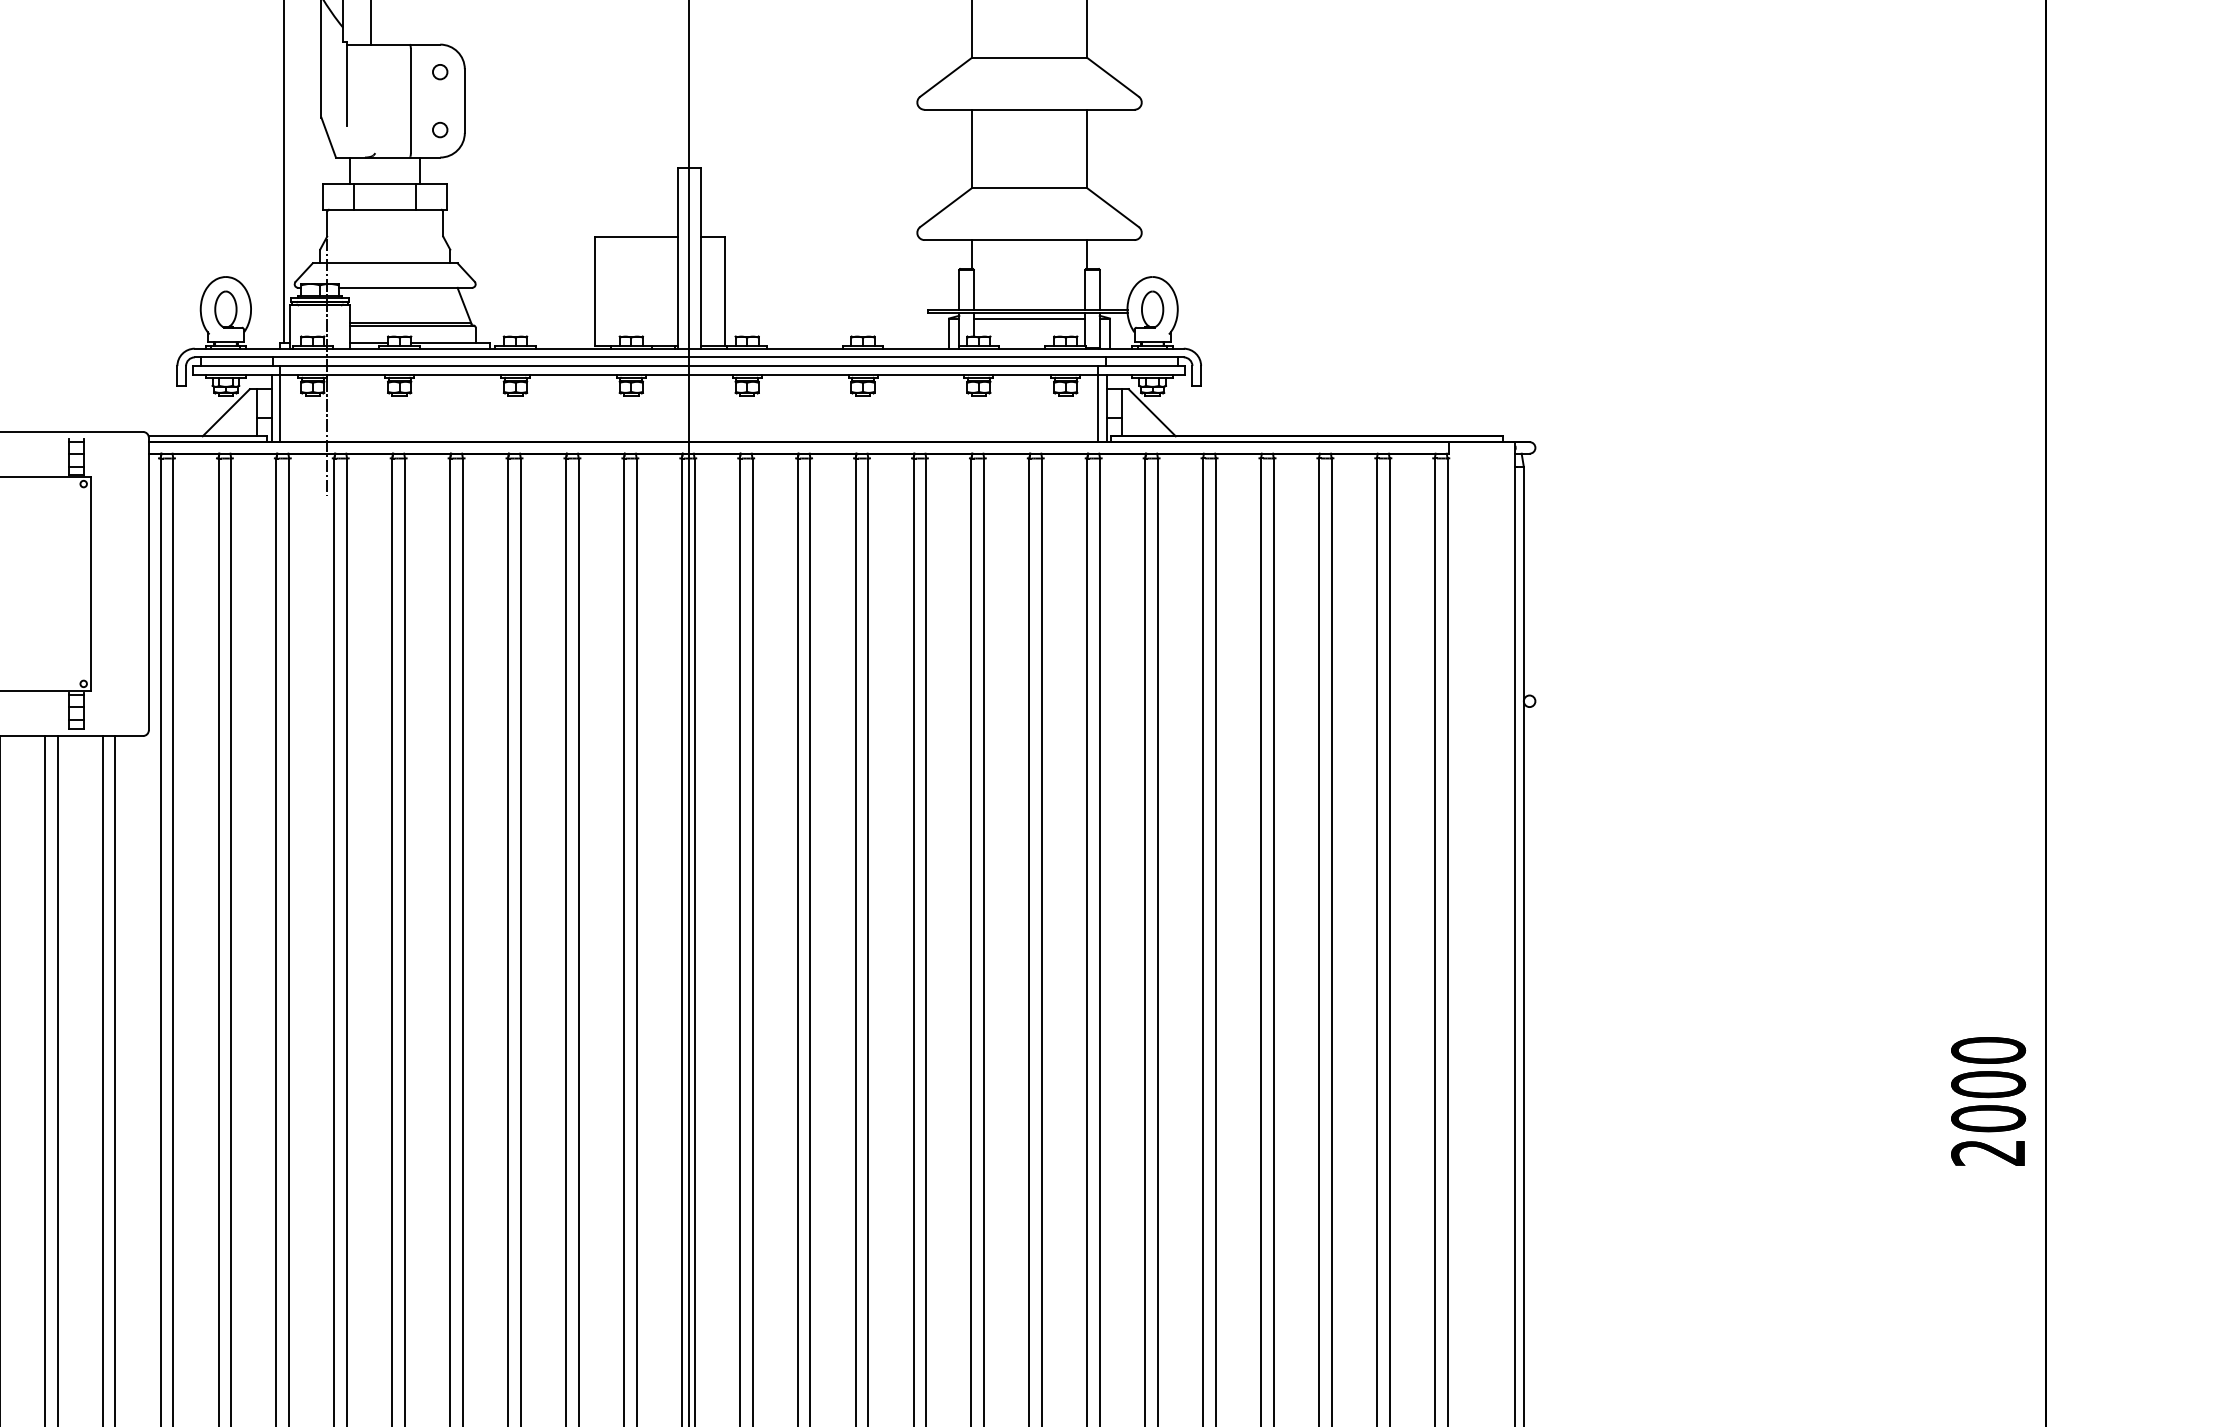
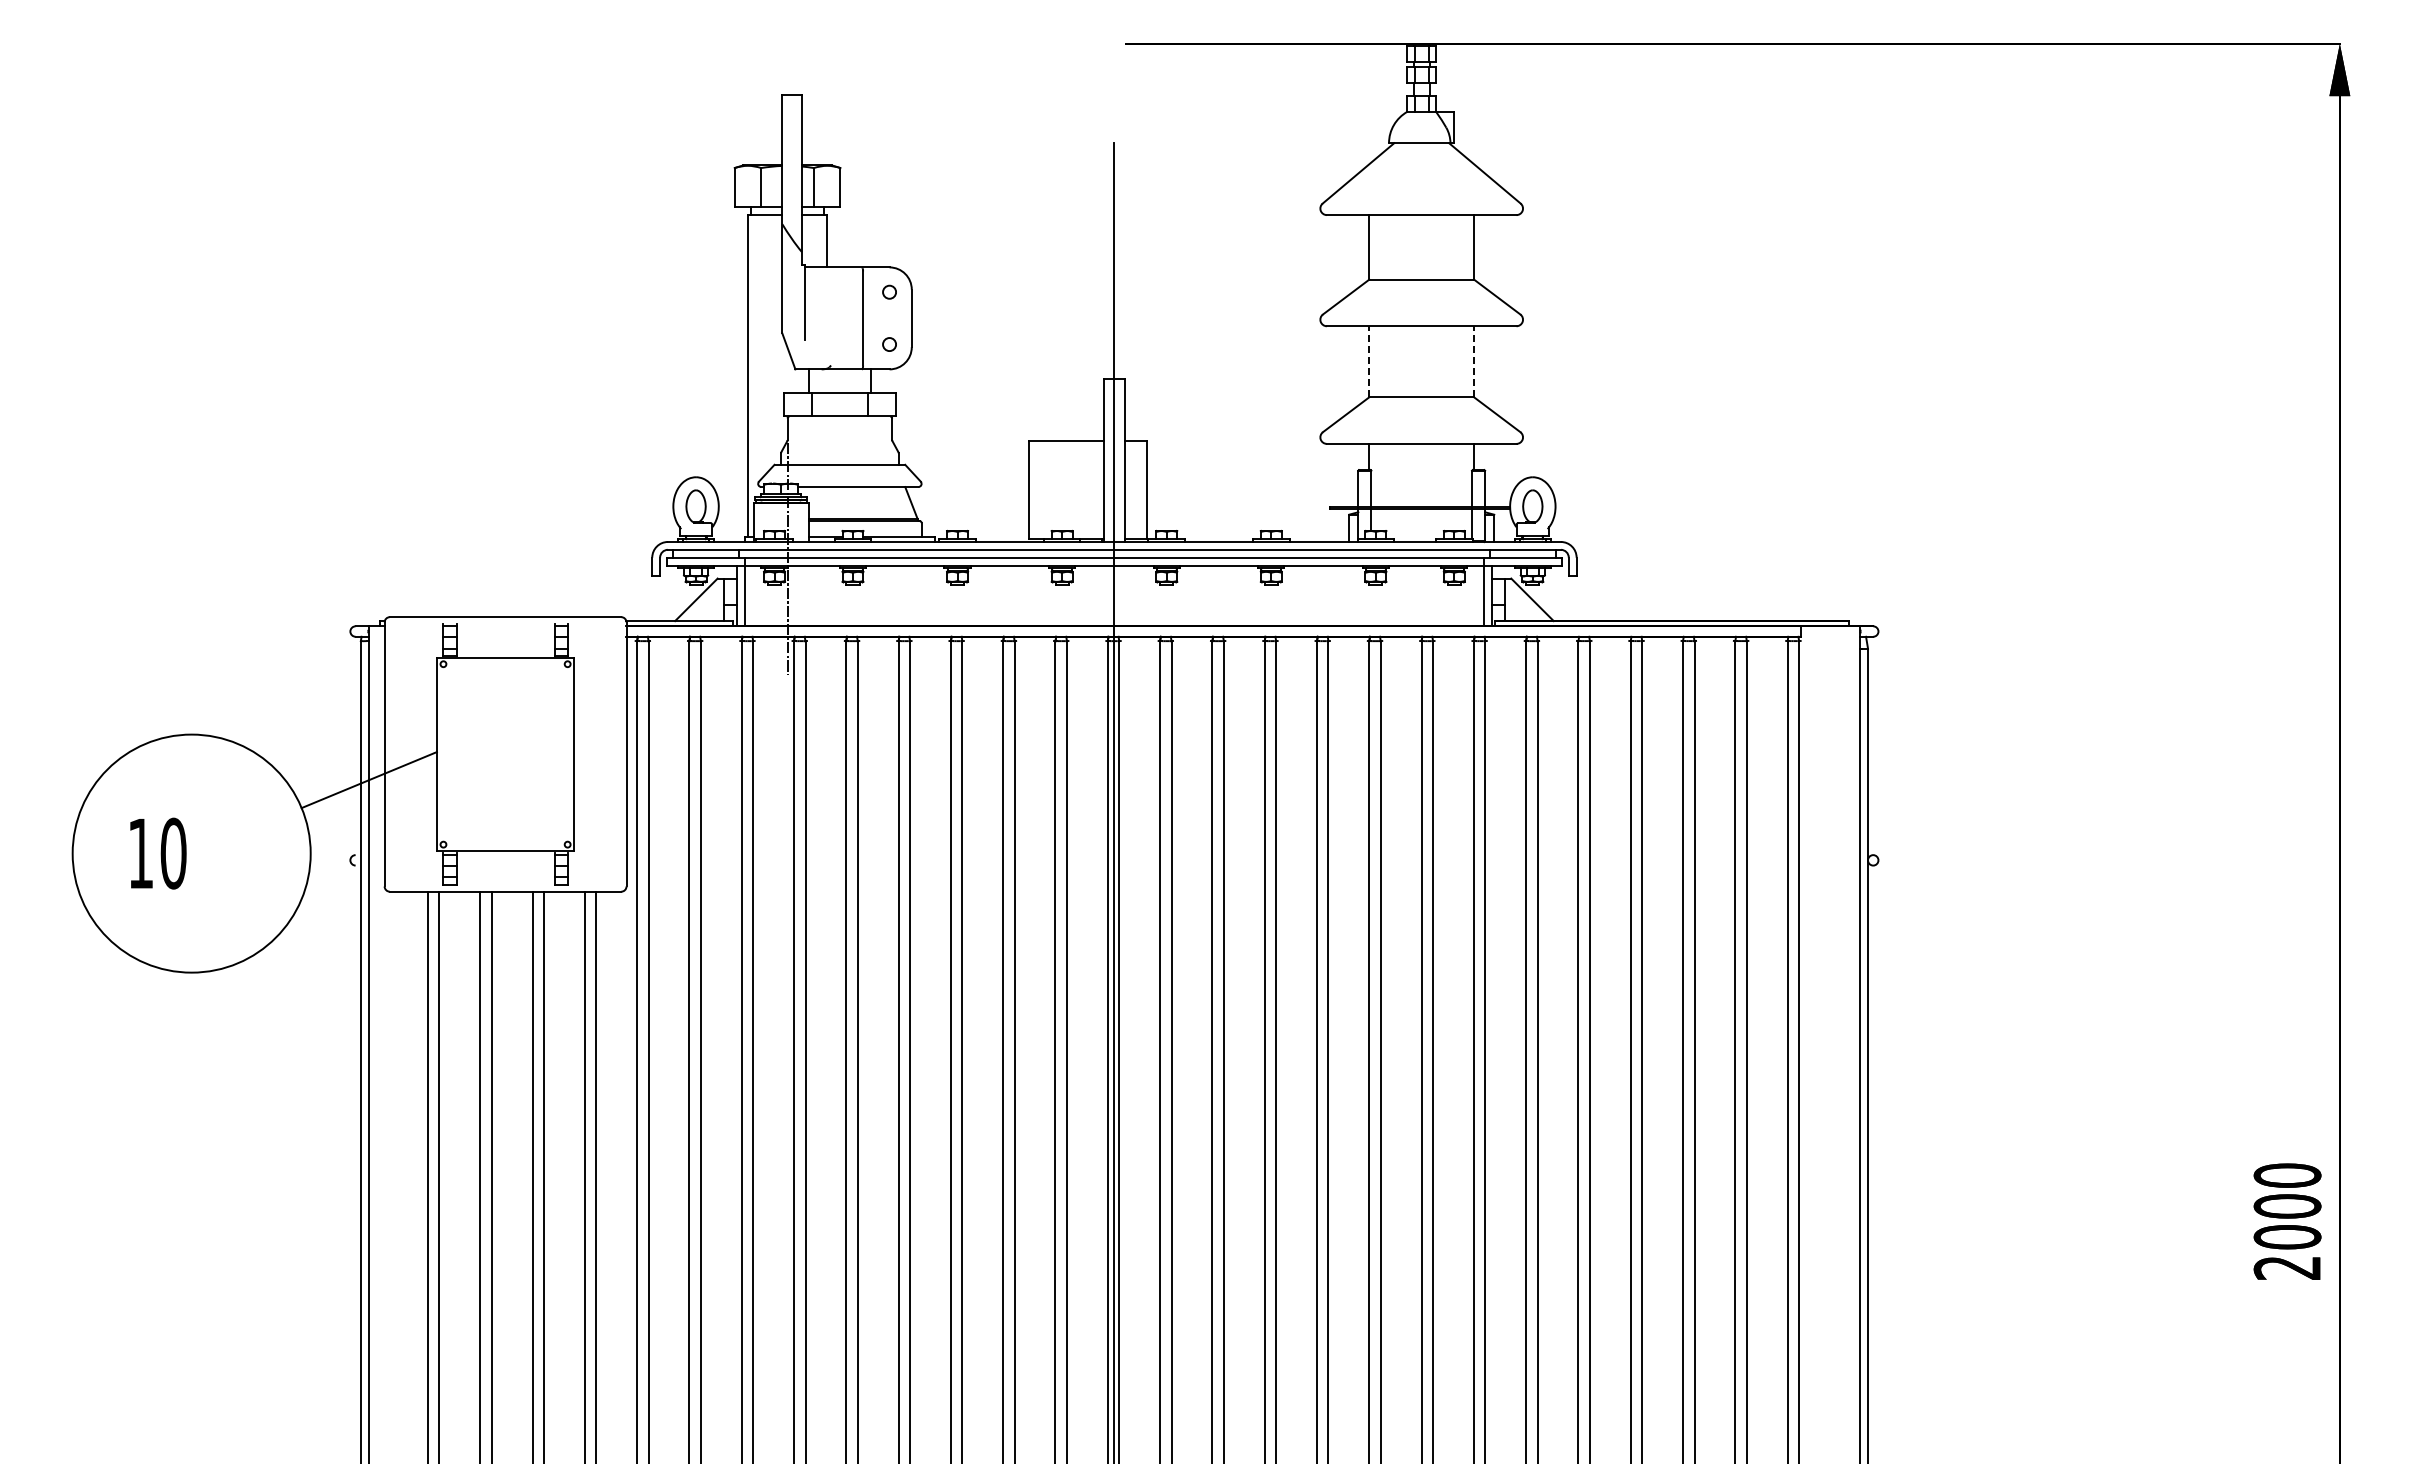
line: (971, 148) -> (1369, 361), solid -> dashed
line: (1088, 148) -> (1474, 361), solid -> dashed
line: (1029, 318) -> (1421, 514), removed

